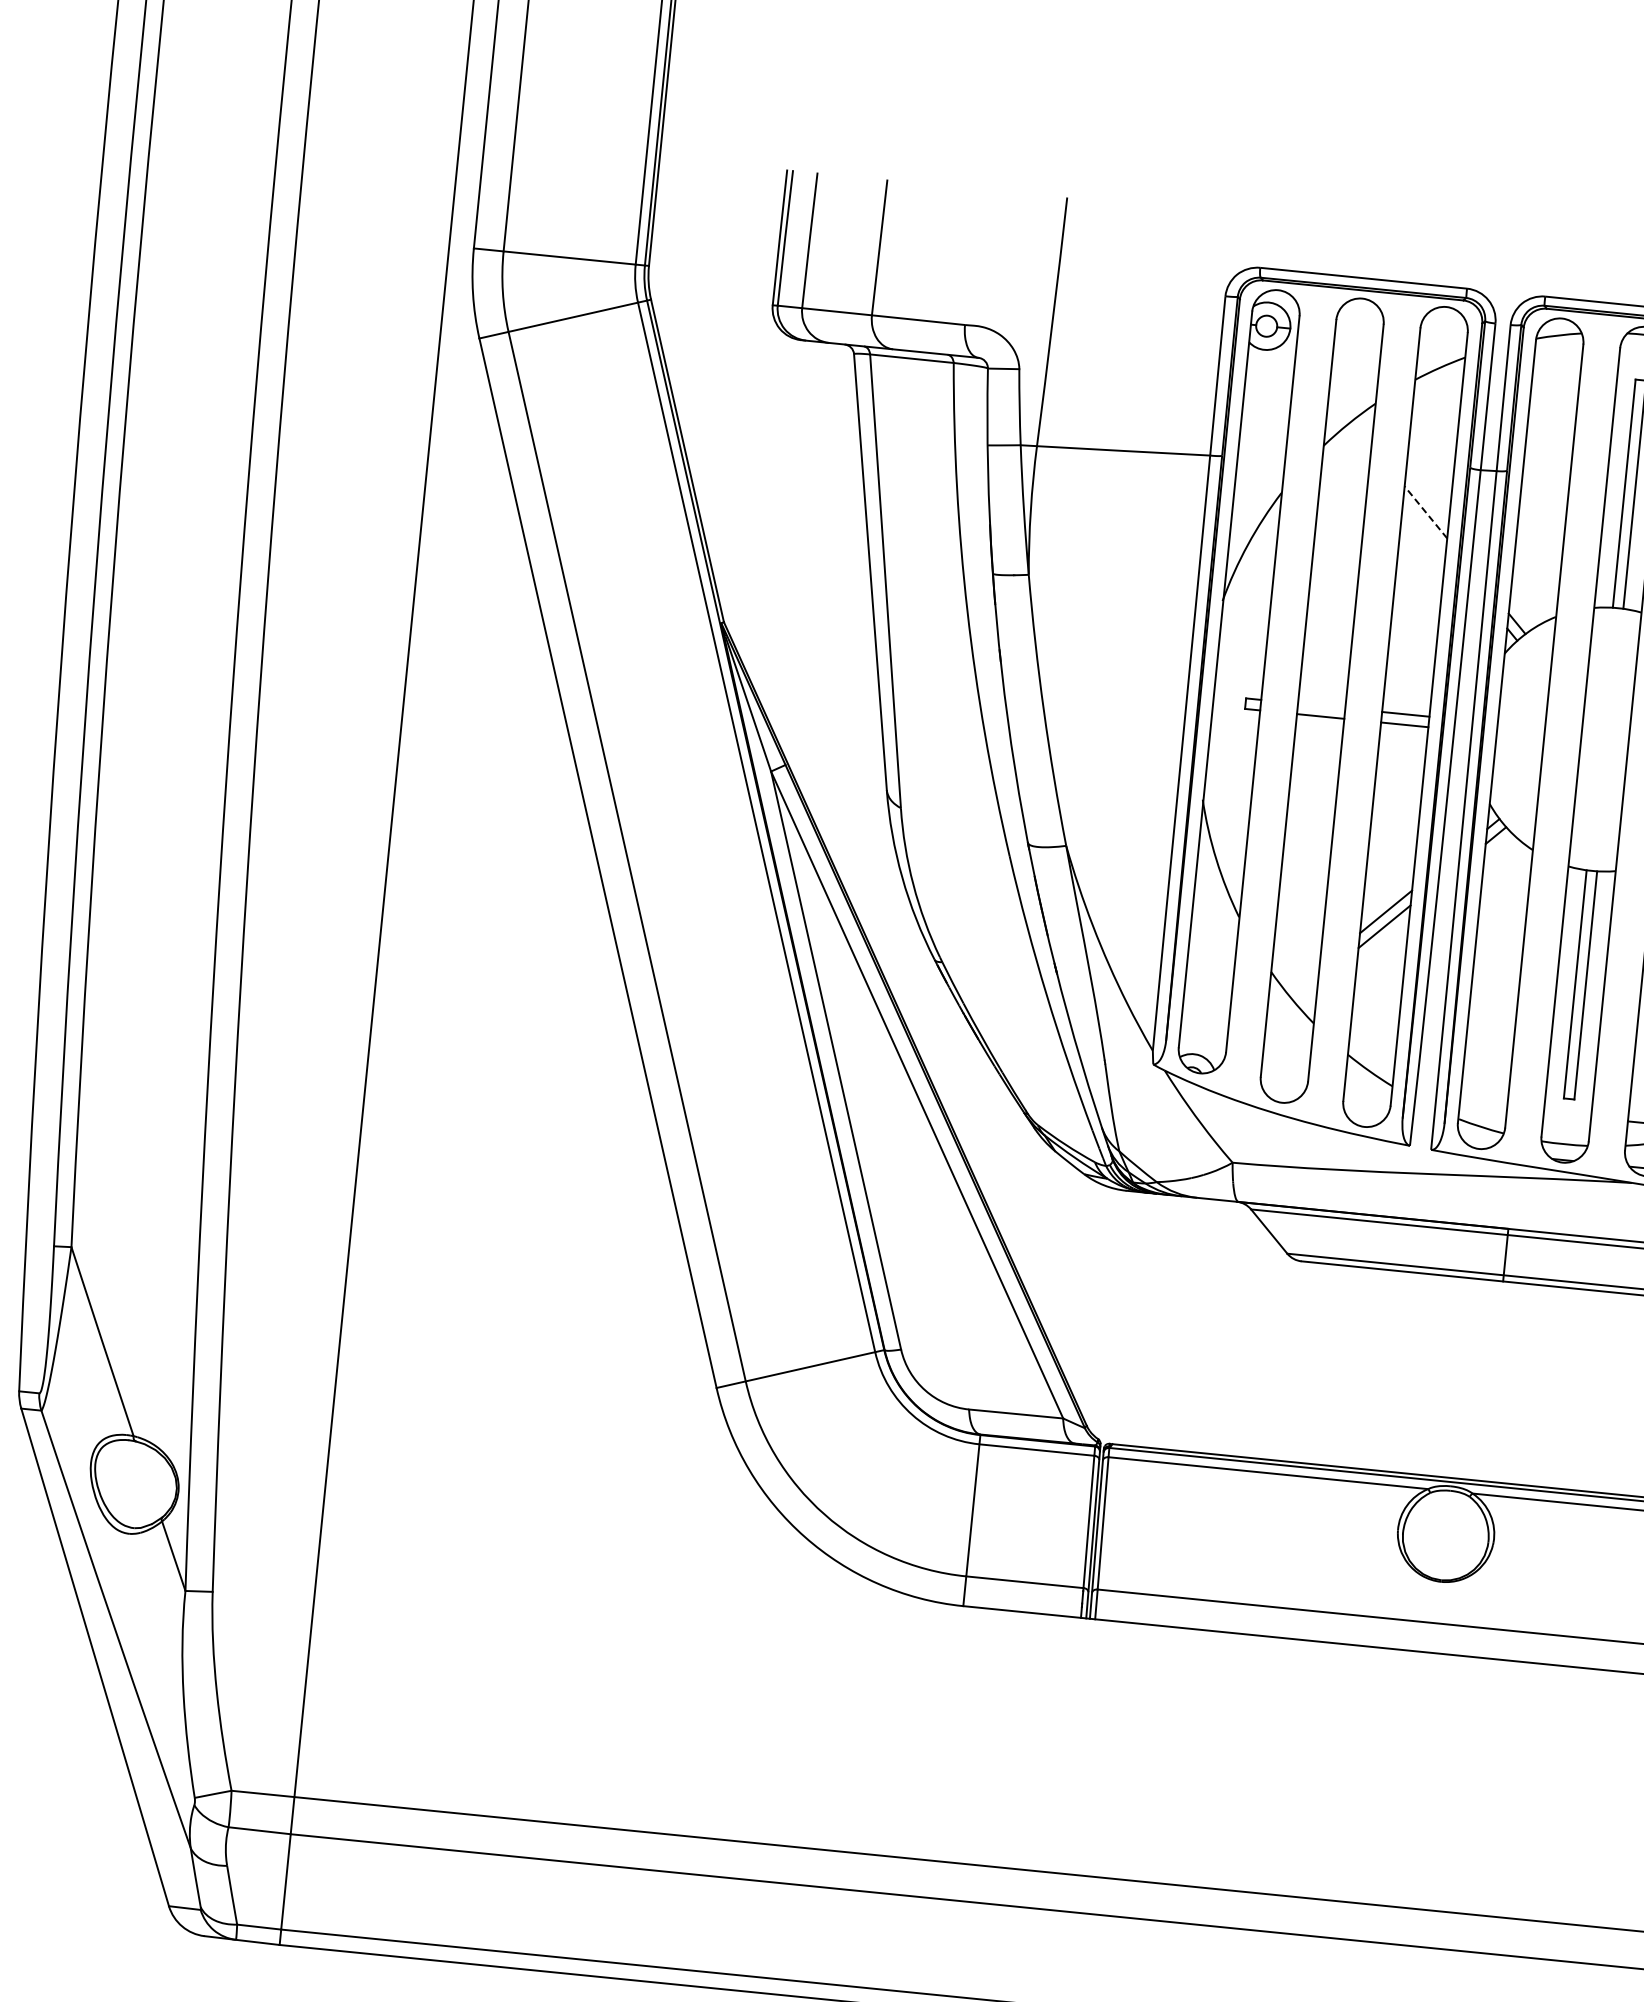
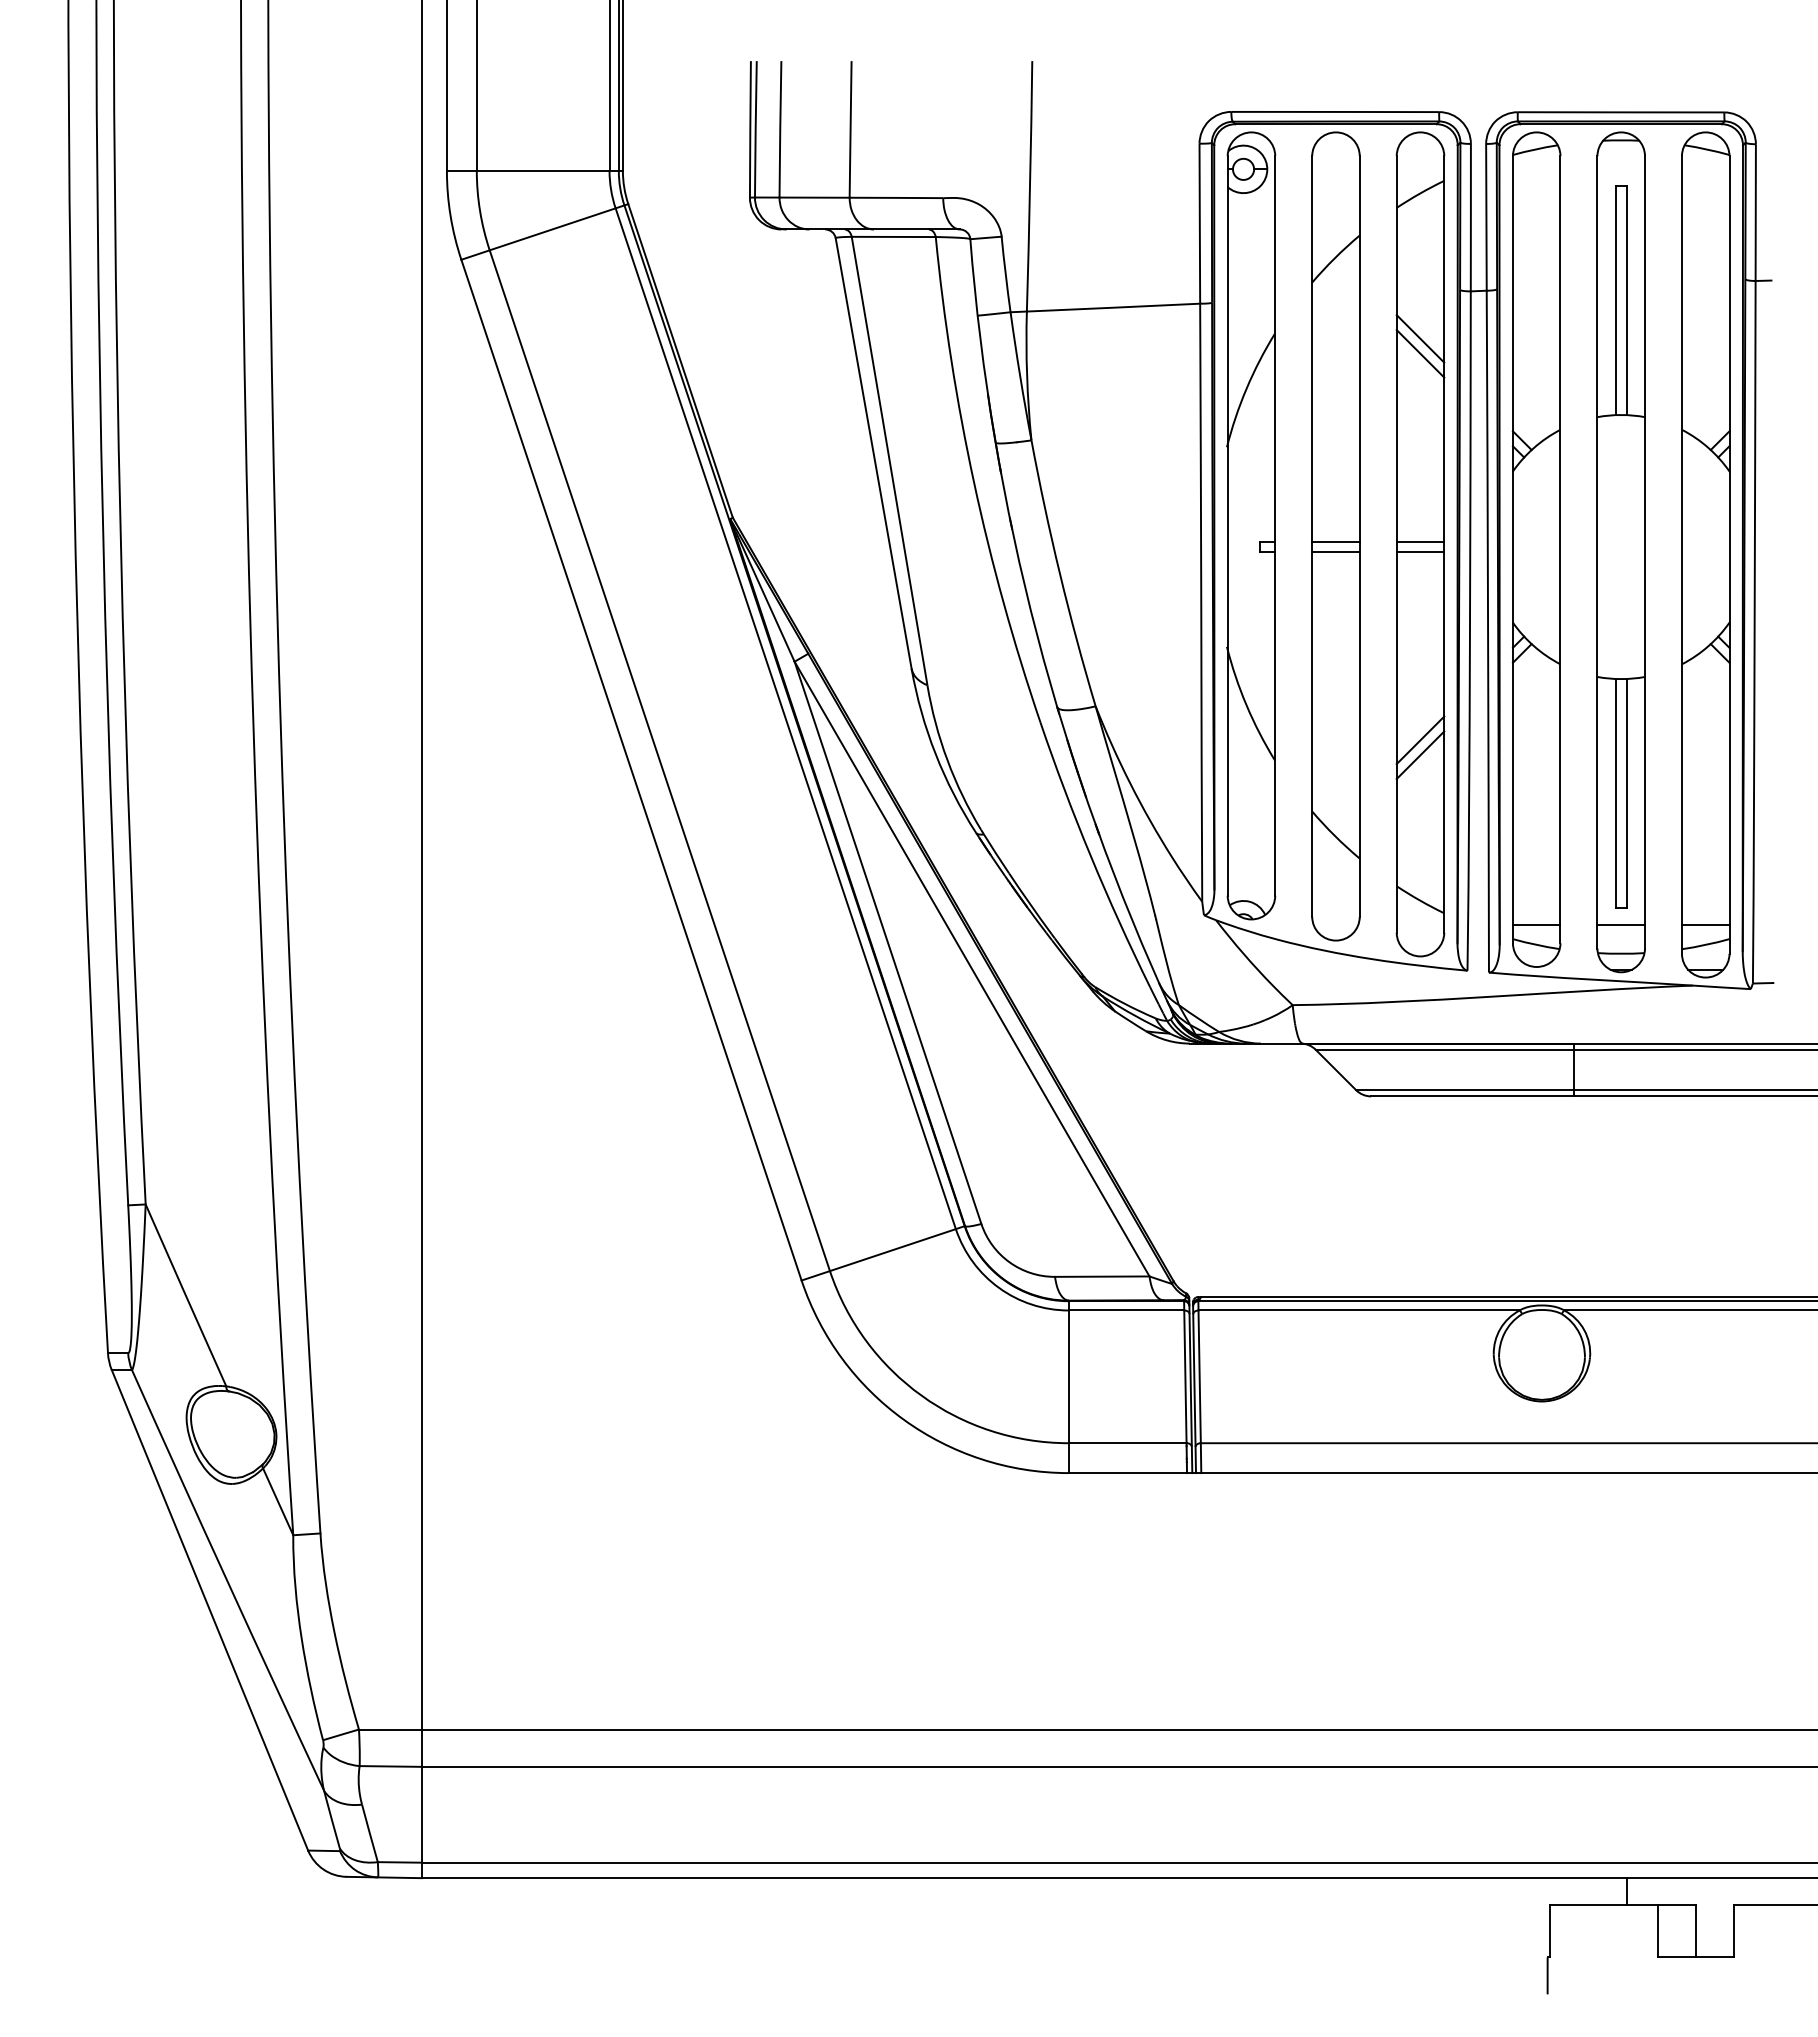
line: (1425, 512) -> (1420, 338), dashed -> solid
line: (1424, 527) -> (1420, 353), added
line: (1321, 705) -> (1335, 541), added
line: (1483, 1106) -> (1536, 924), added
line: (1566, 1115) -> (1620, 924), added

